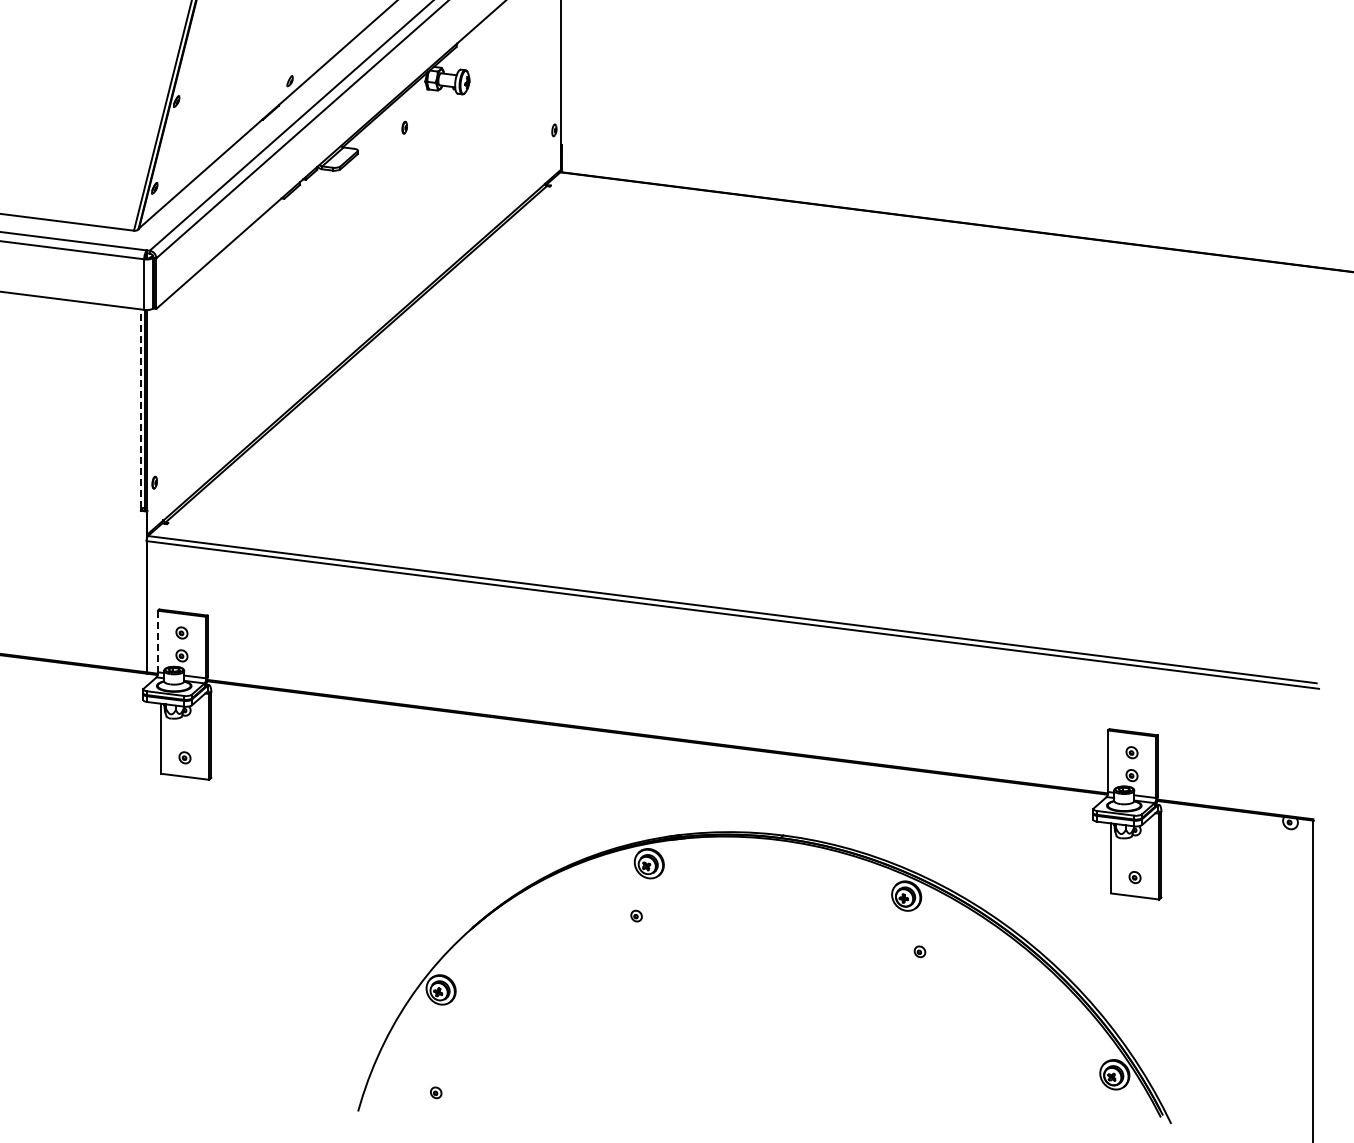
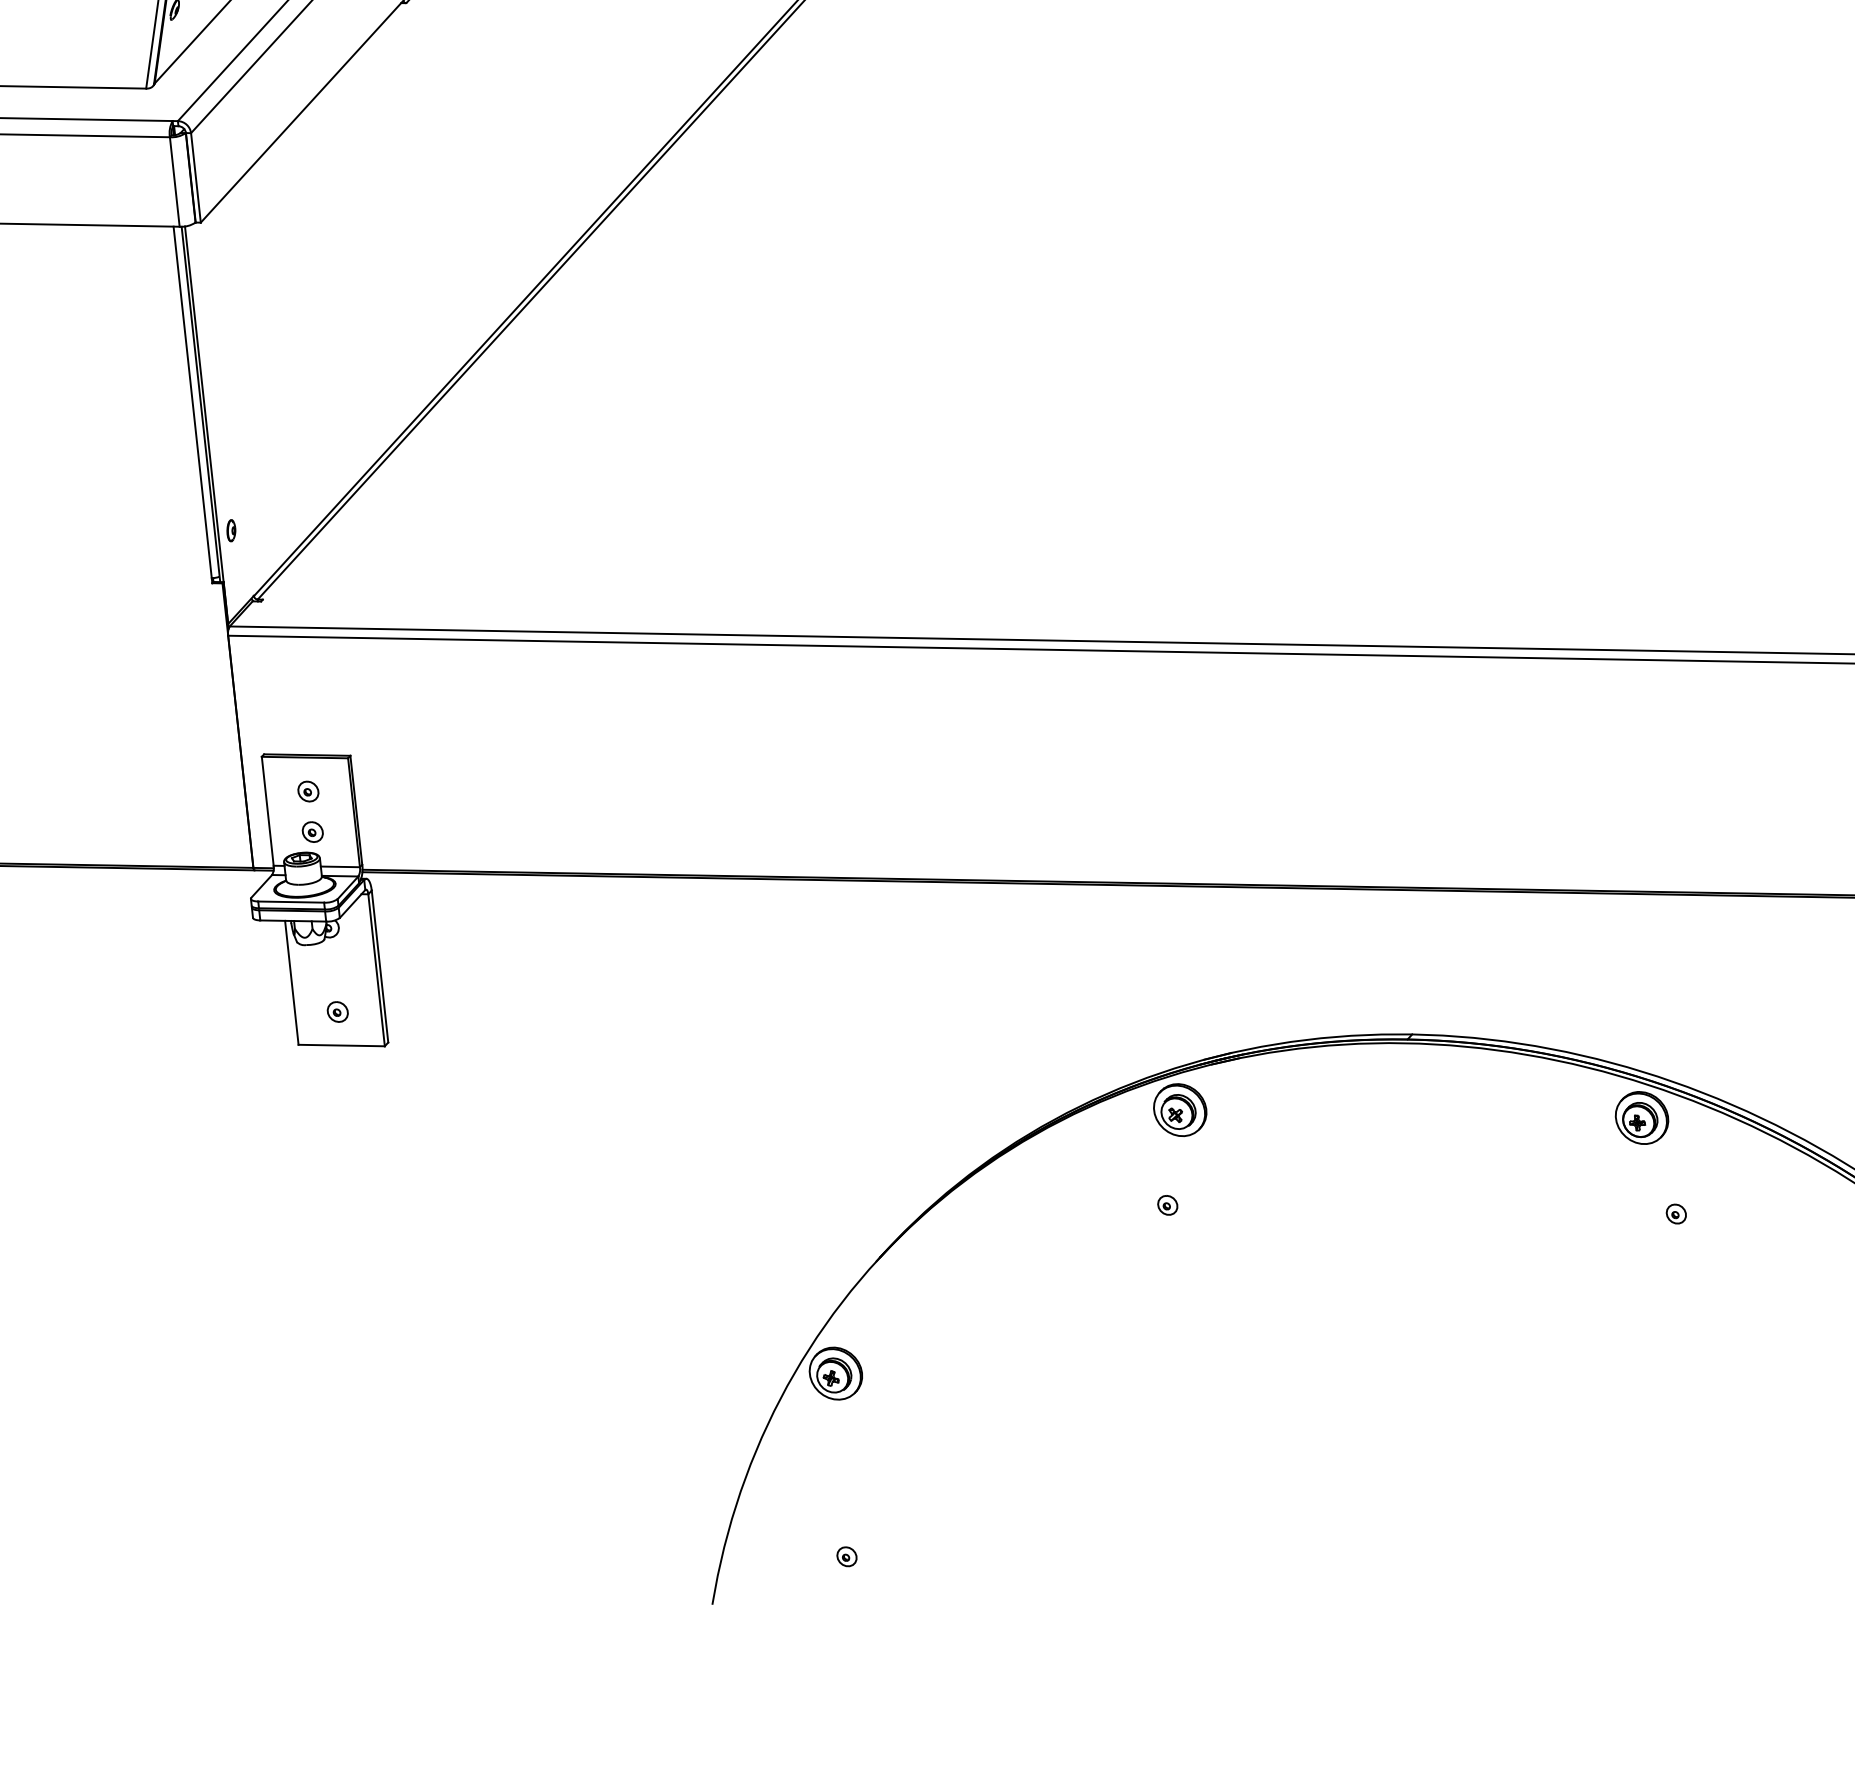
line: (140, 408) -> (191, 402), dashed -> solid
line: (158, 641) -> (268, 811), dashed -> solid

